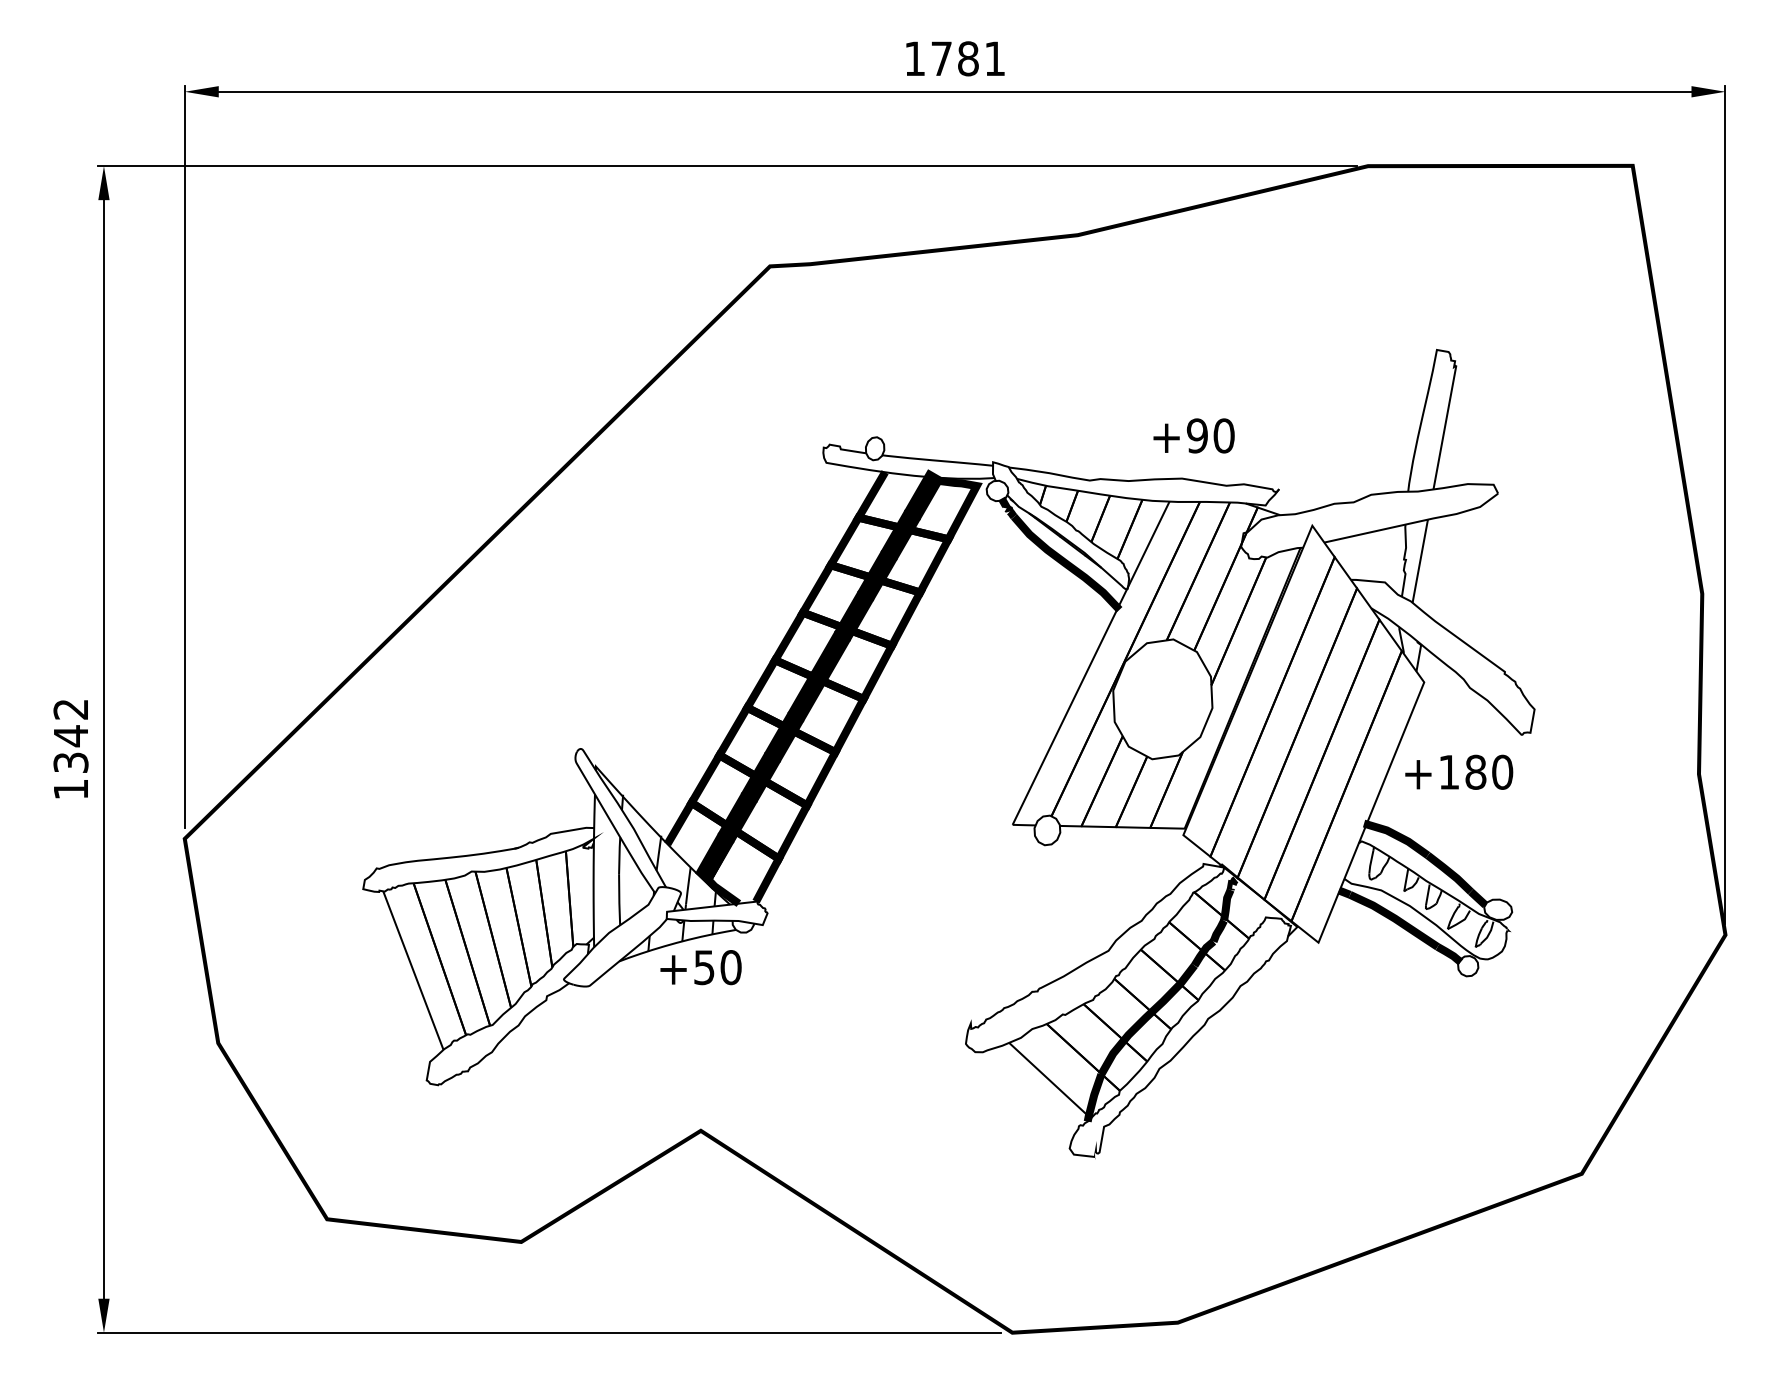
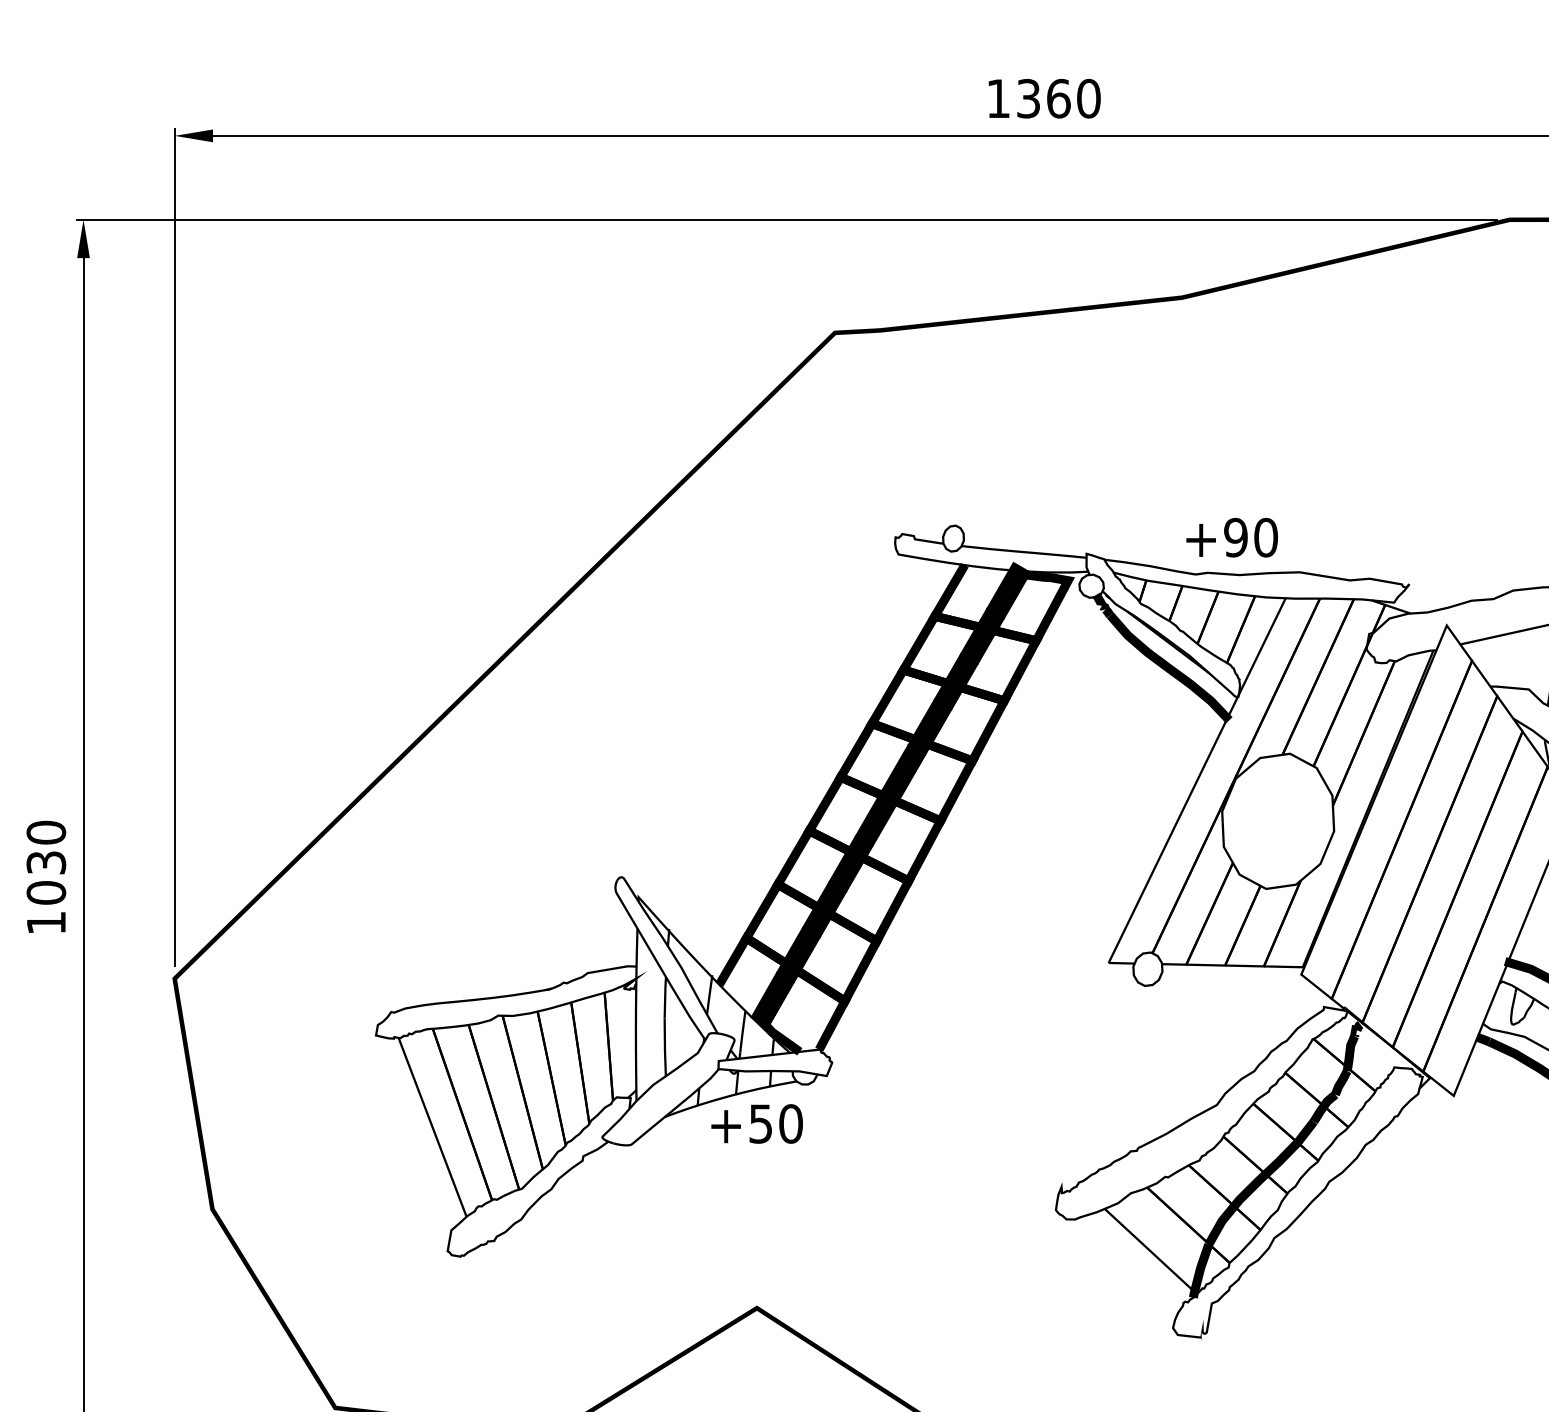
text: (968, 58) -> (1058, 98), 1781 -> 1360
text: (1193, 435) -> (1231, 537), moved
text: (70, 735) -> (45, 862), 1342 -> 1030

